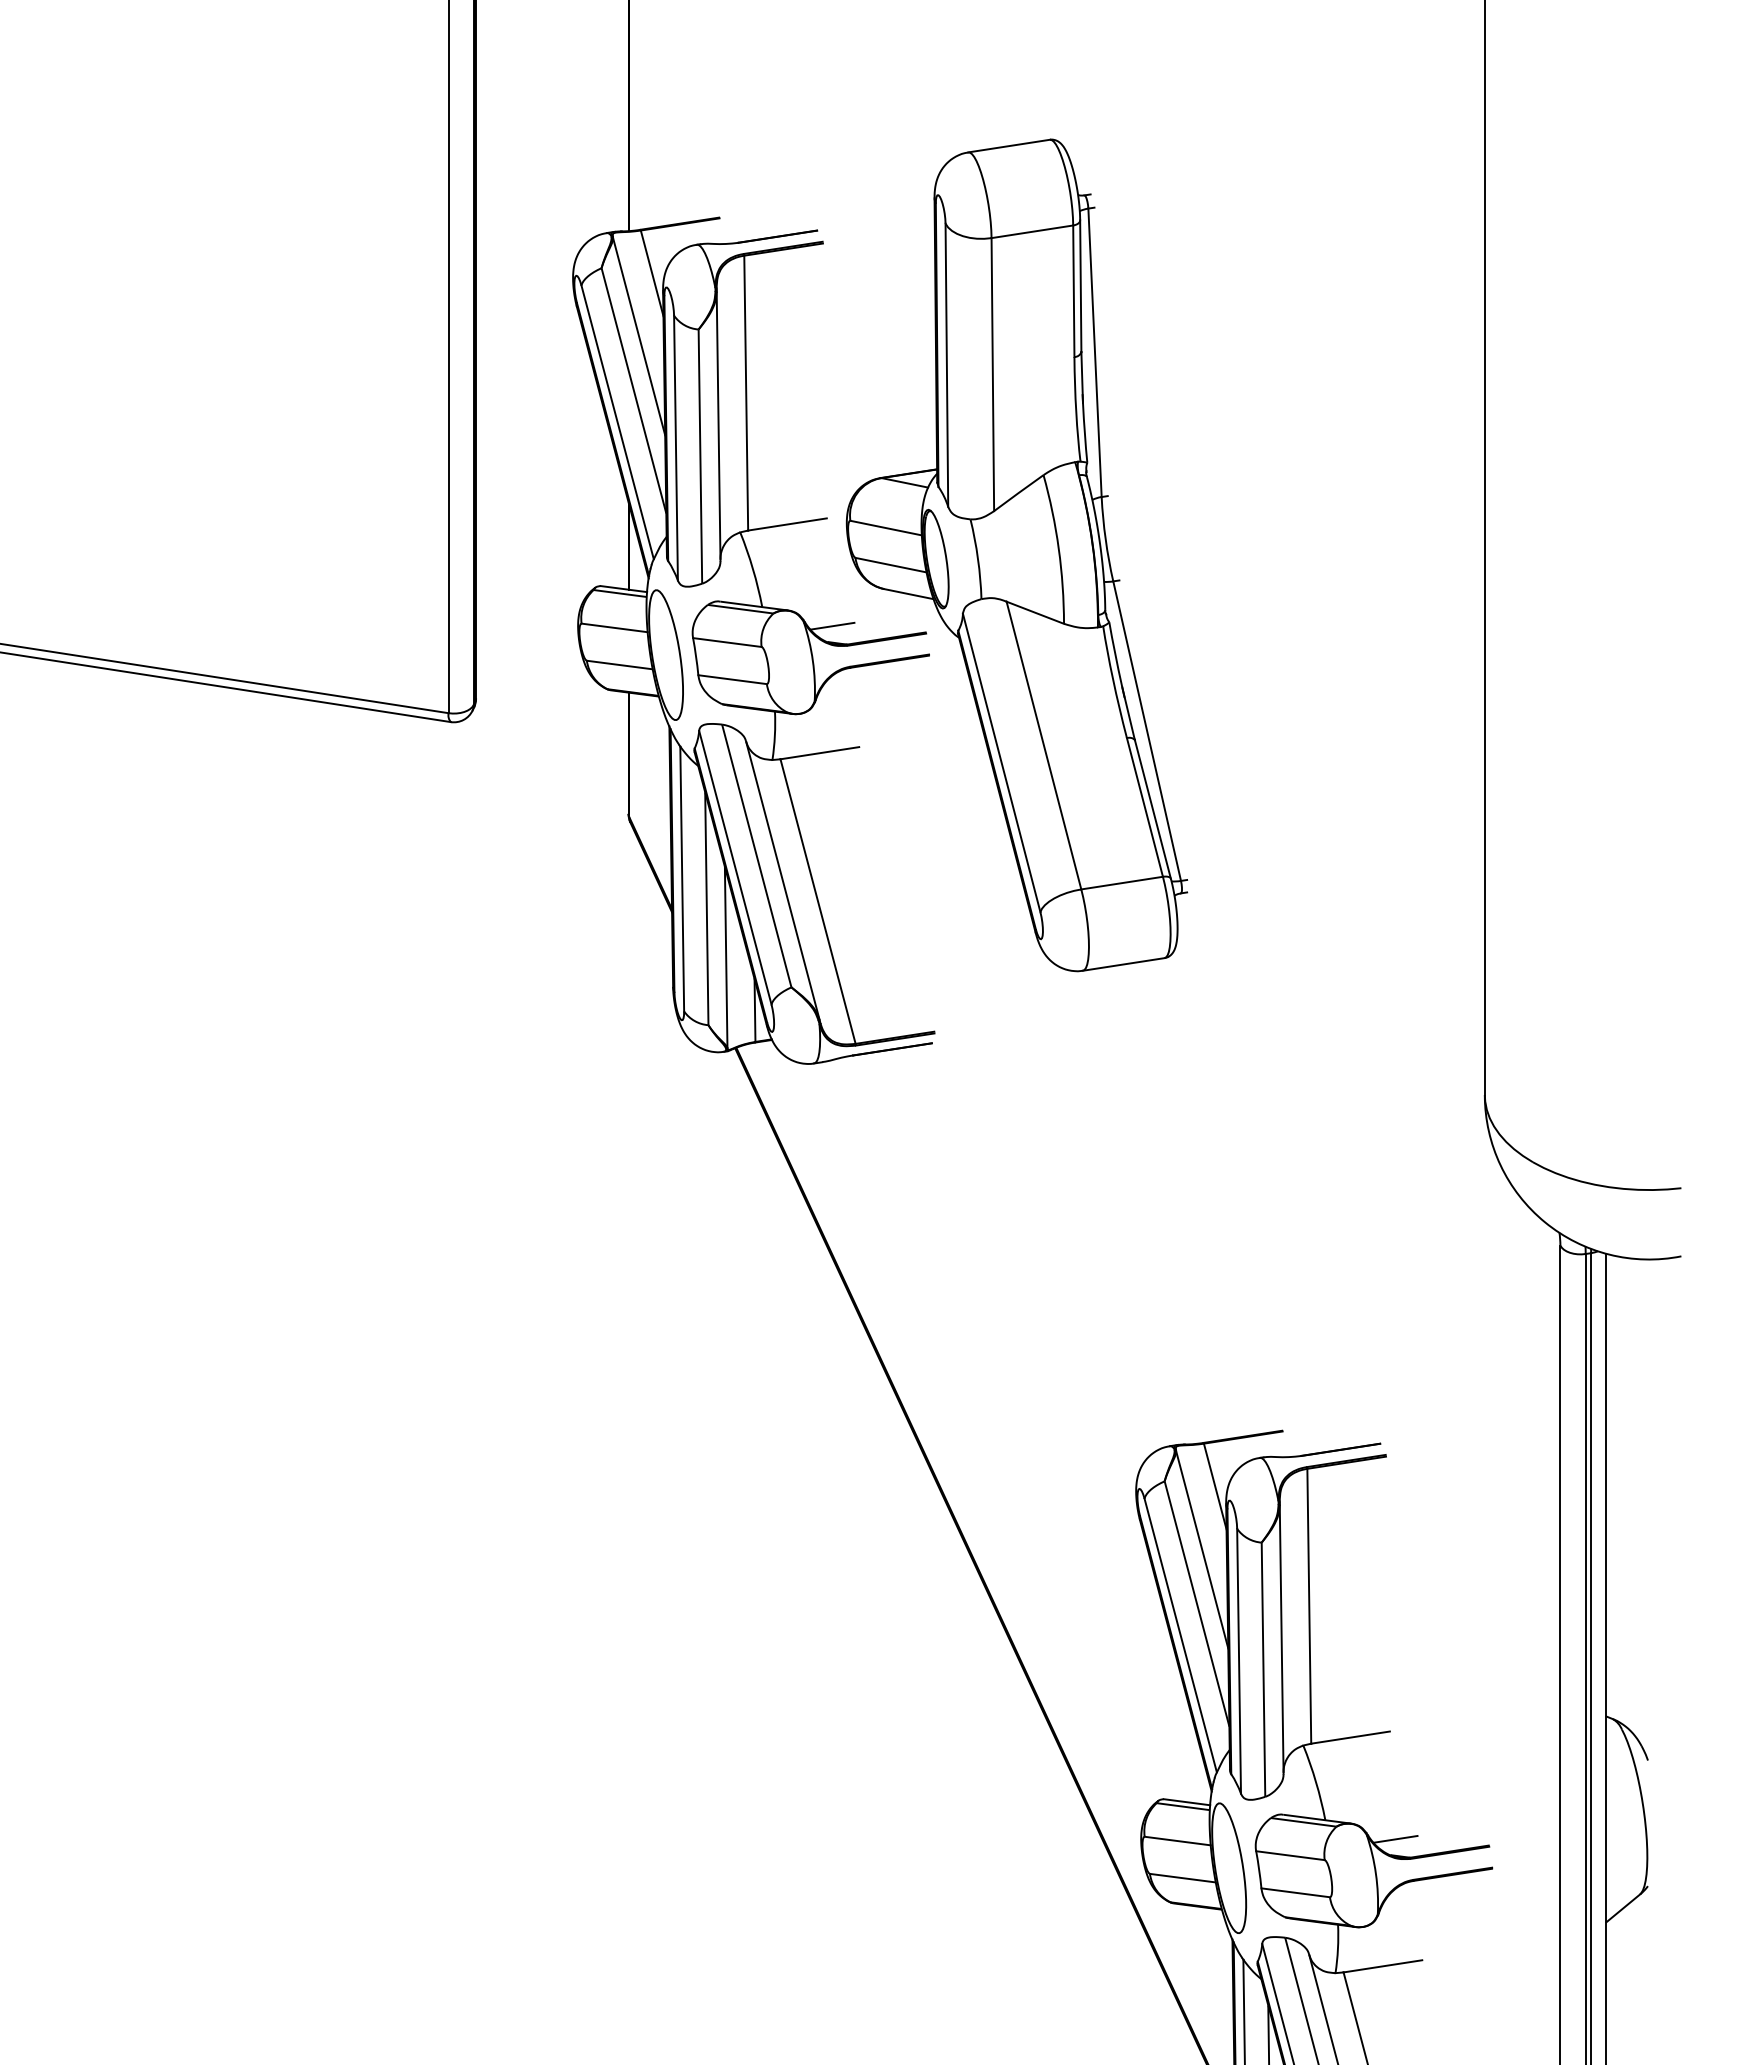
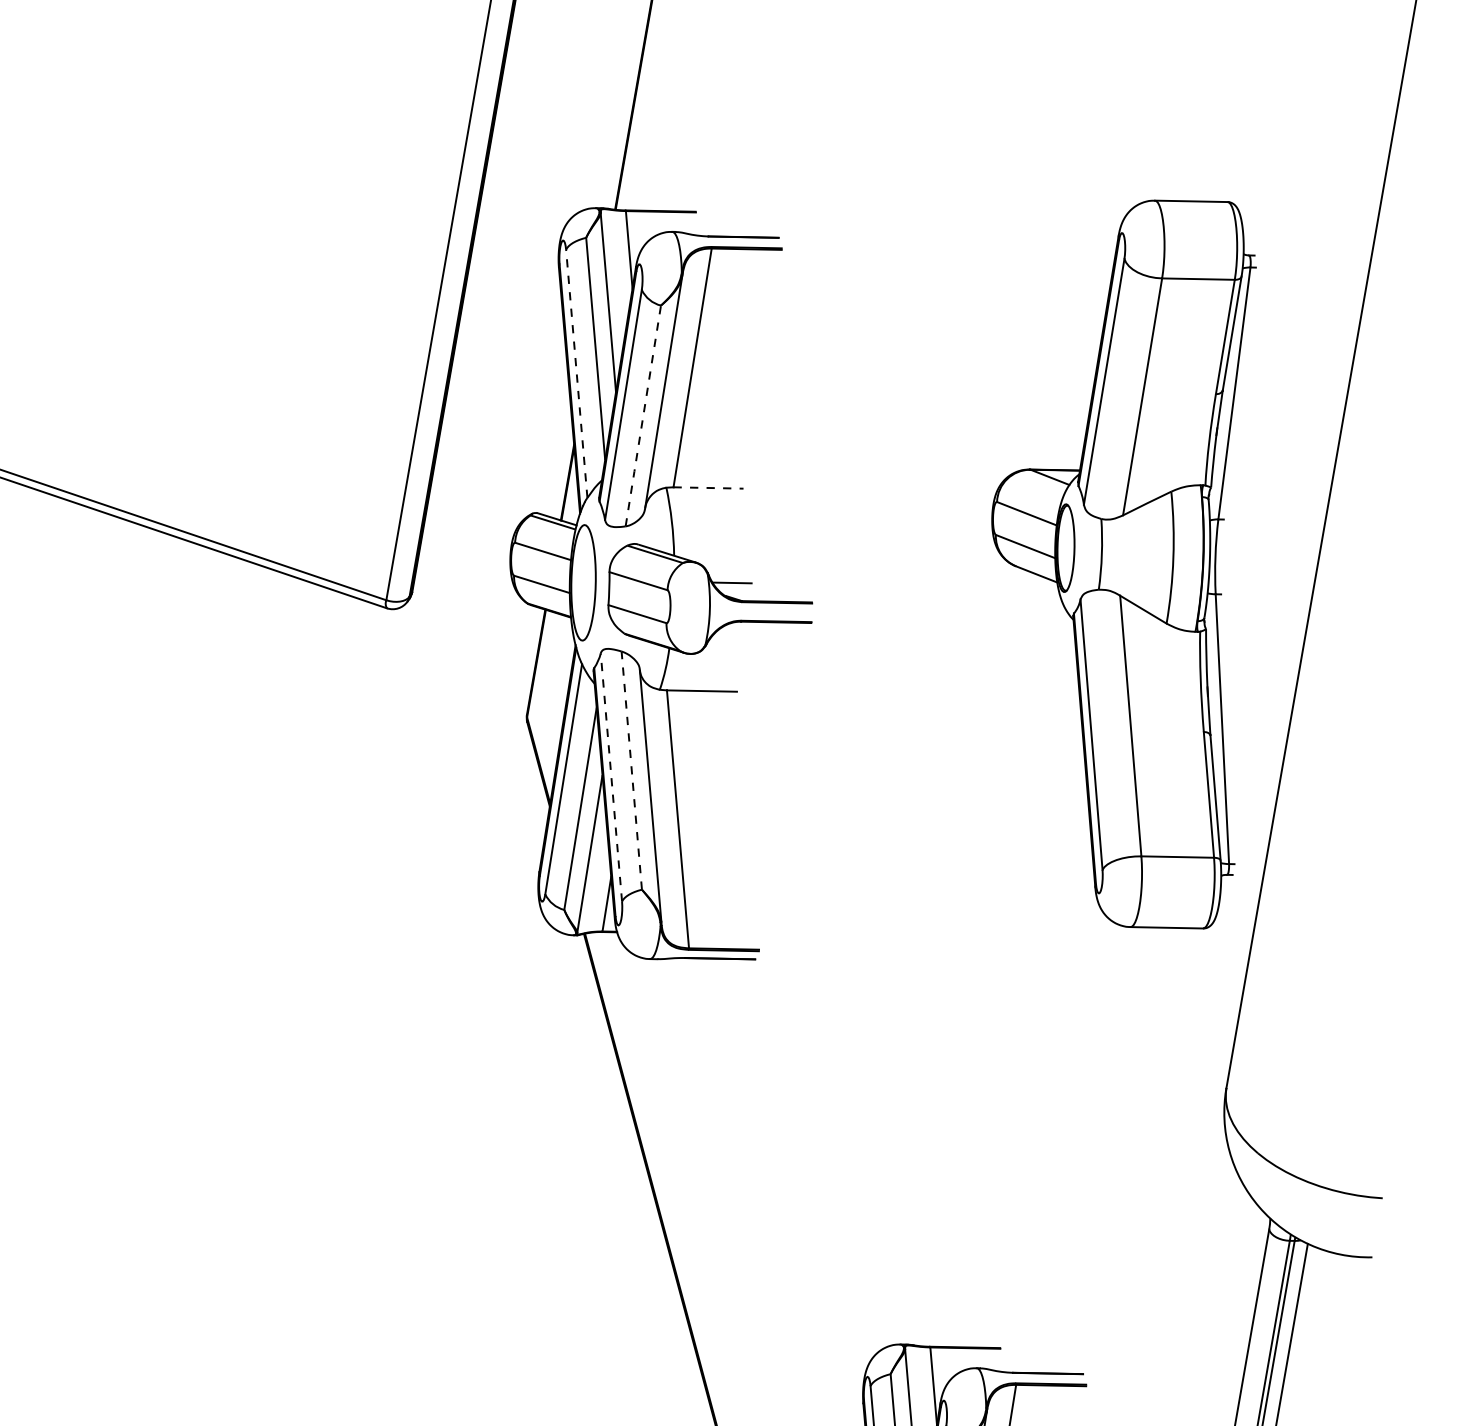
line: (617, 422) -> (576, 373), solid -> dashed
line: (700, 457) -> (643, 416), solid -> dashed
line: (787, 524) -> (708, 488), solid -> dashed
part: (1016, 555) -> (1135, 557), moved
line: (756, 856) -> (631, 770), solid -> dashed
line: (735, 867) -> (611, 777), solid -> dashed

